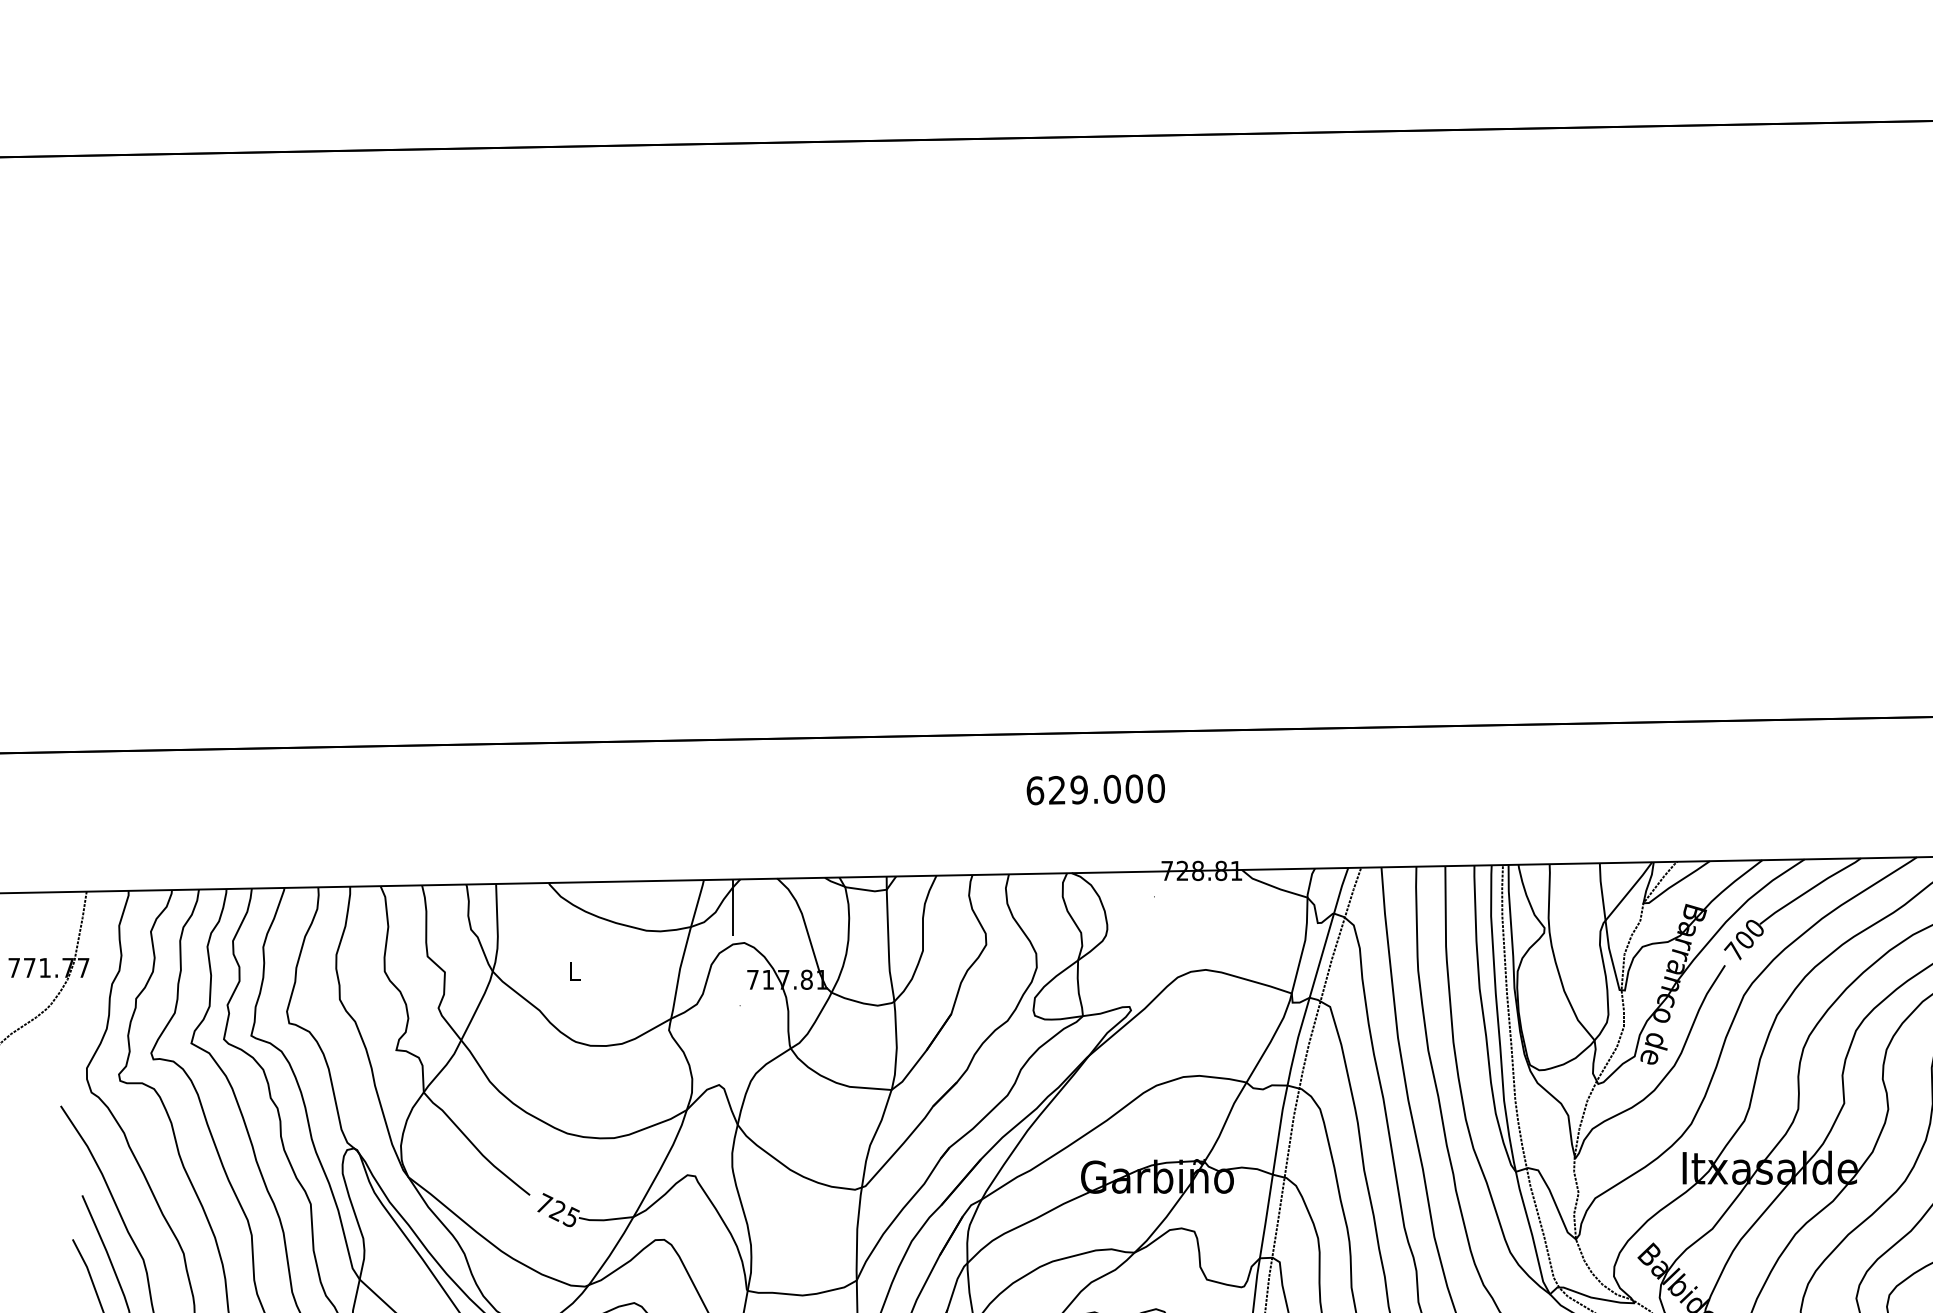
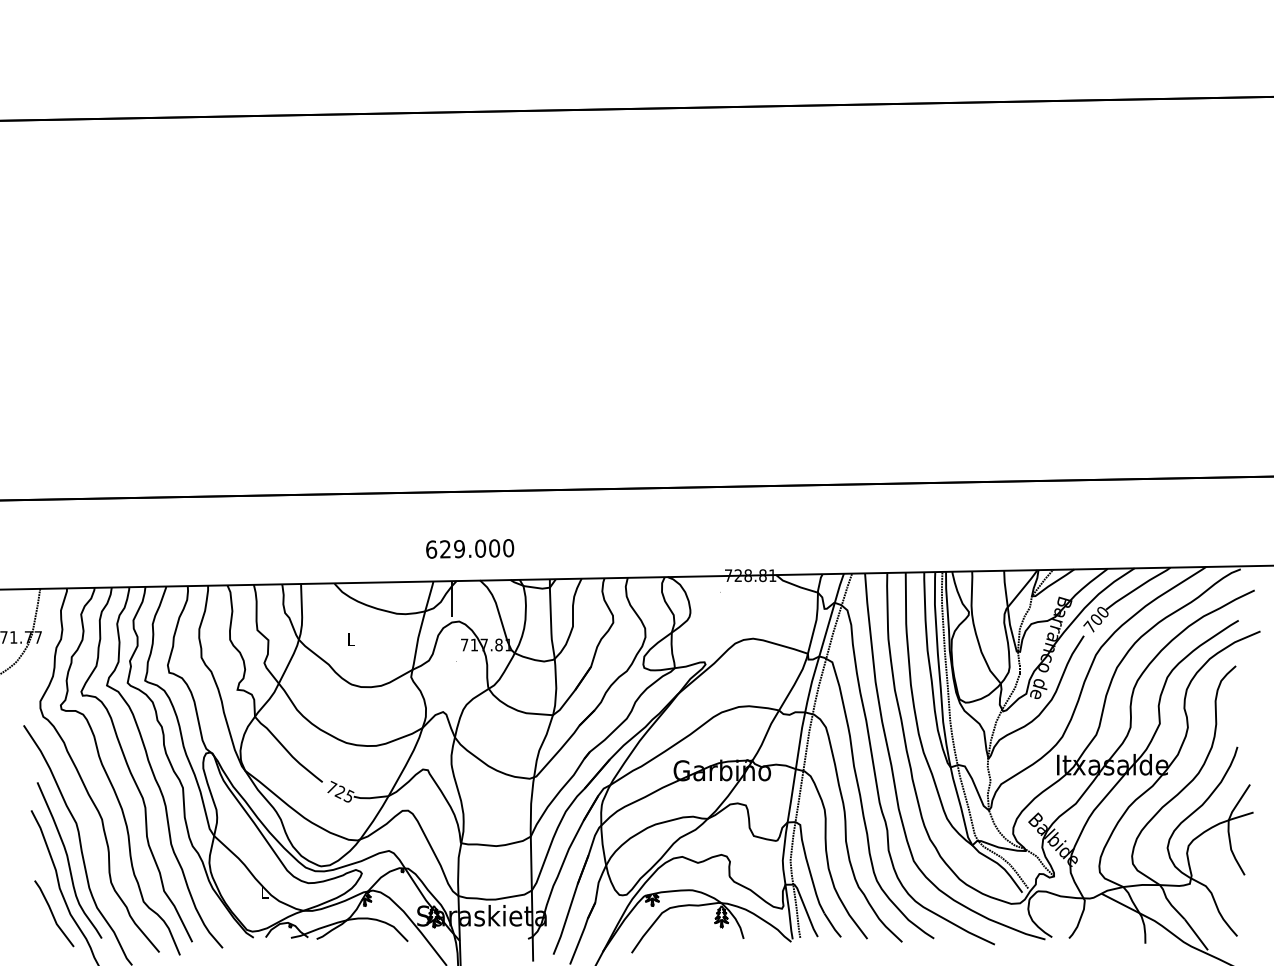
text: (1096, 789) -> (470, 548), moved

